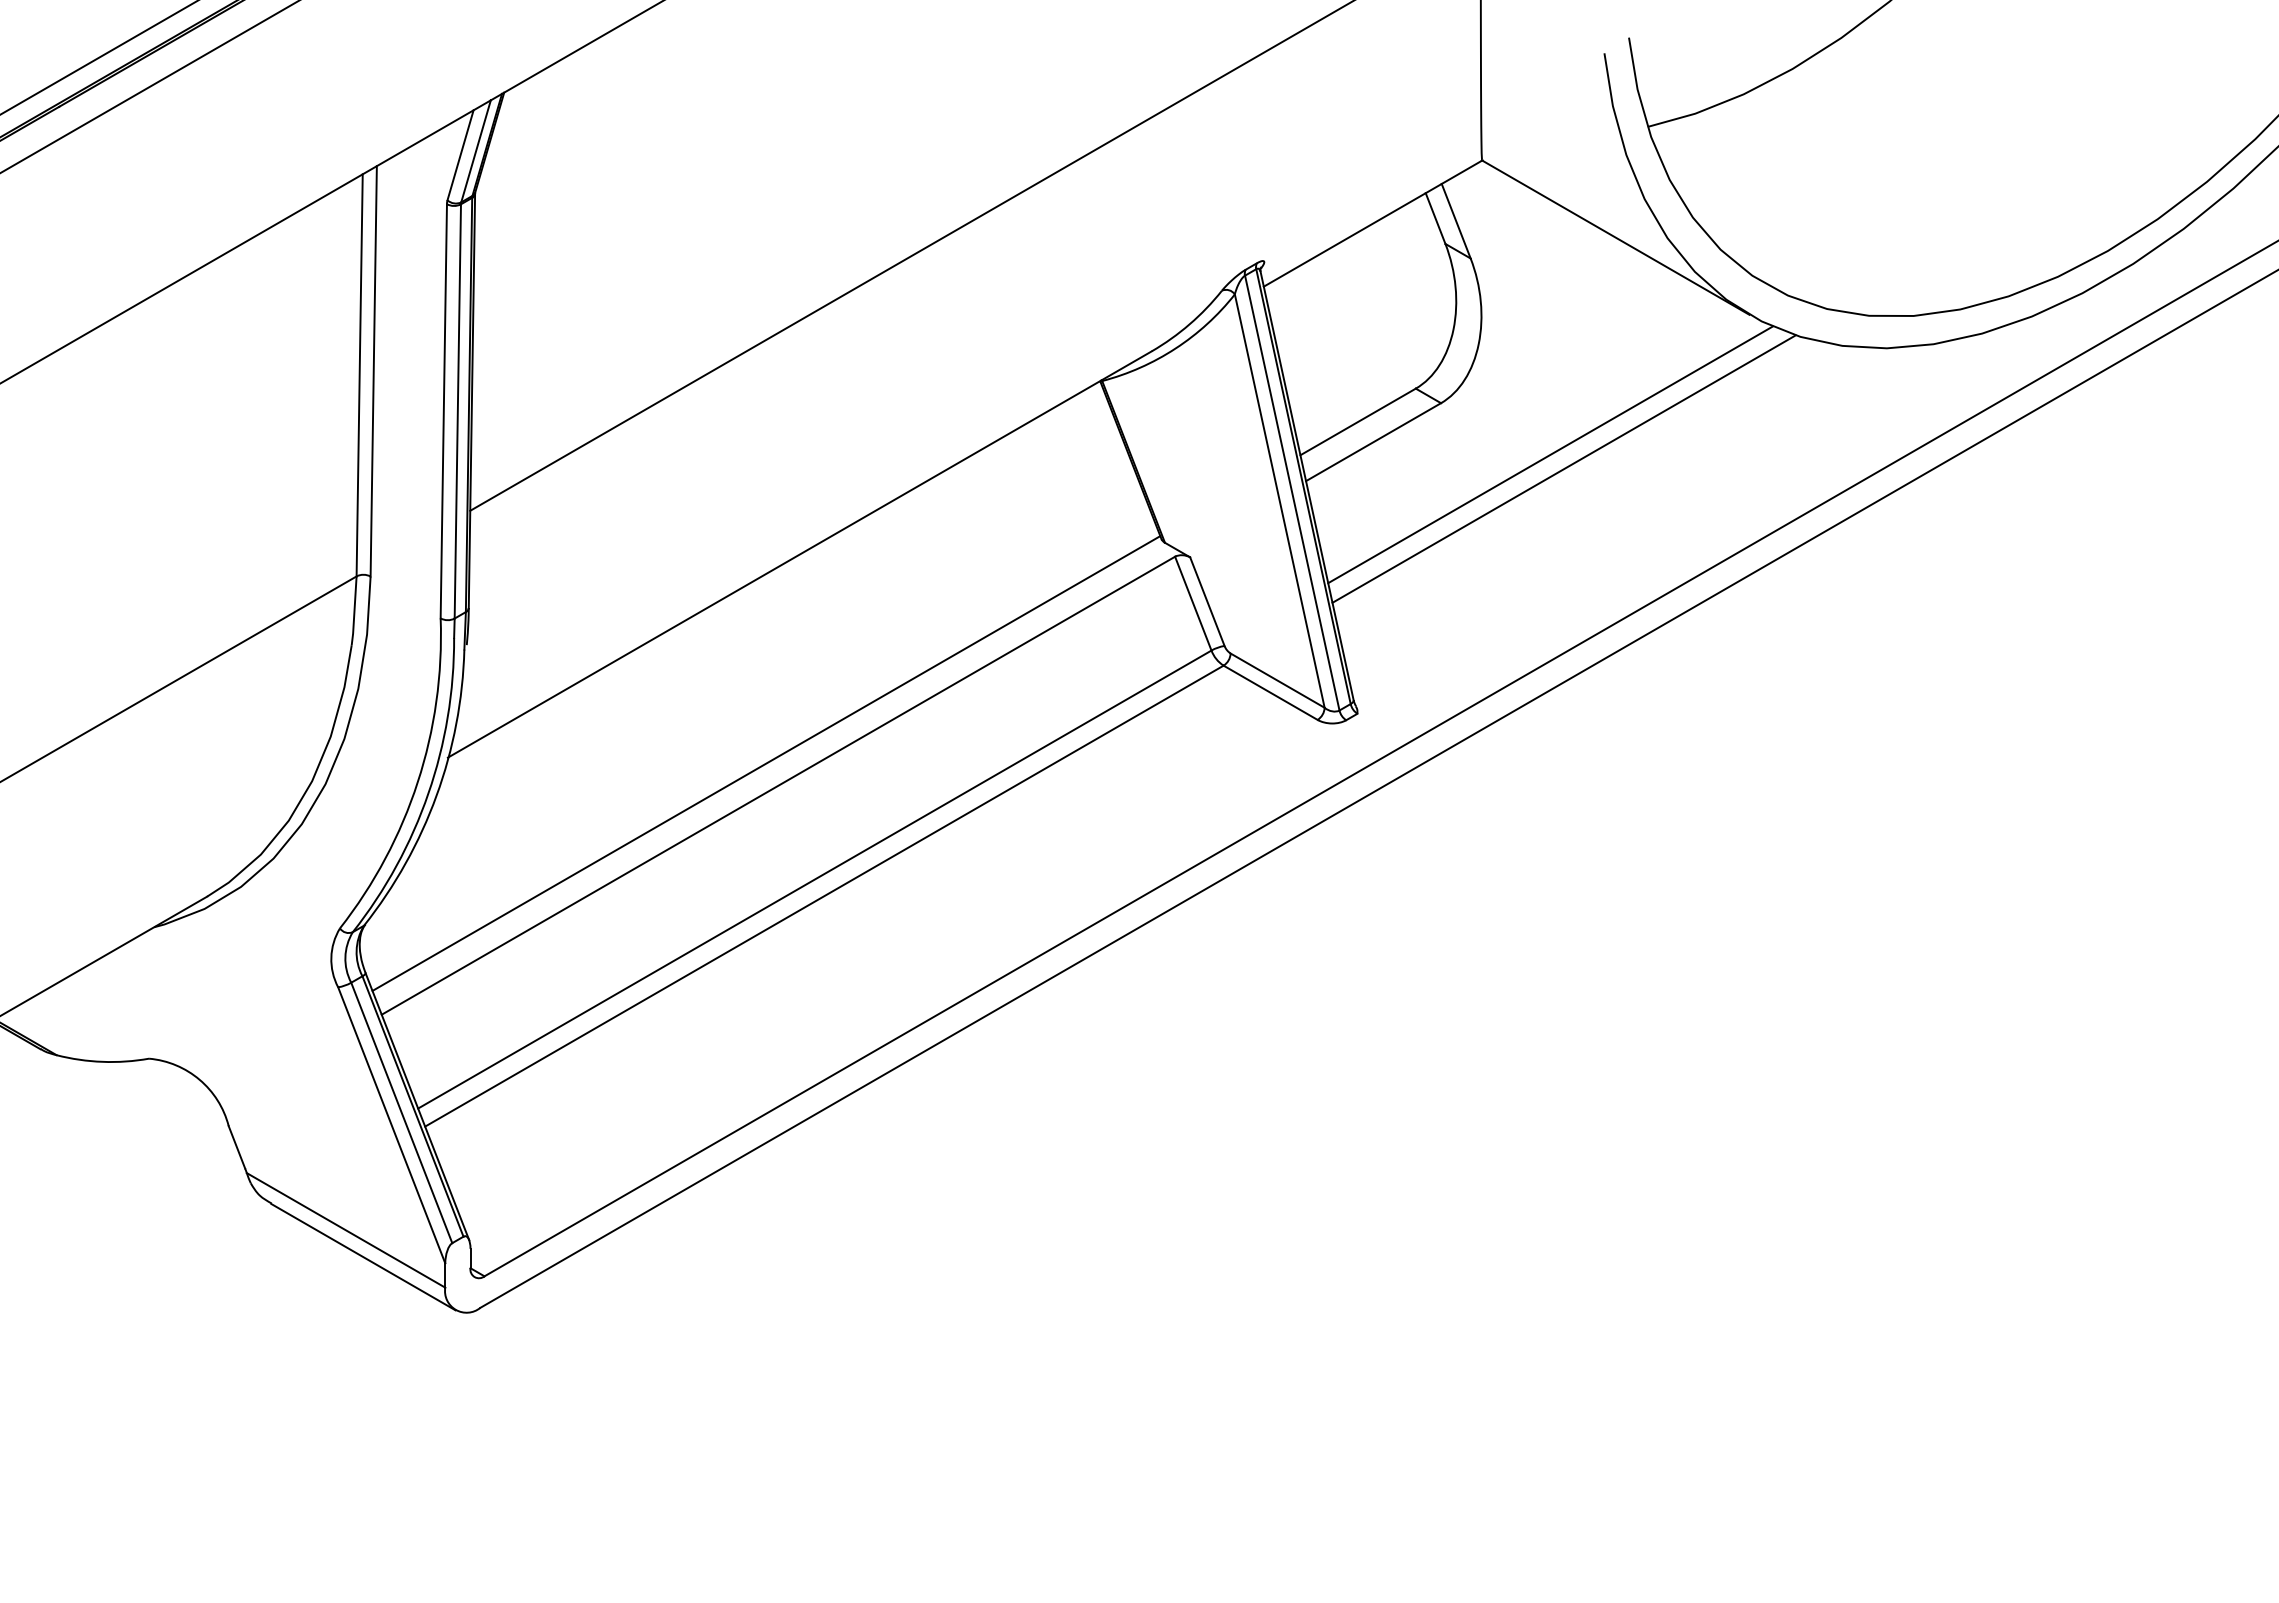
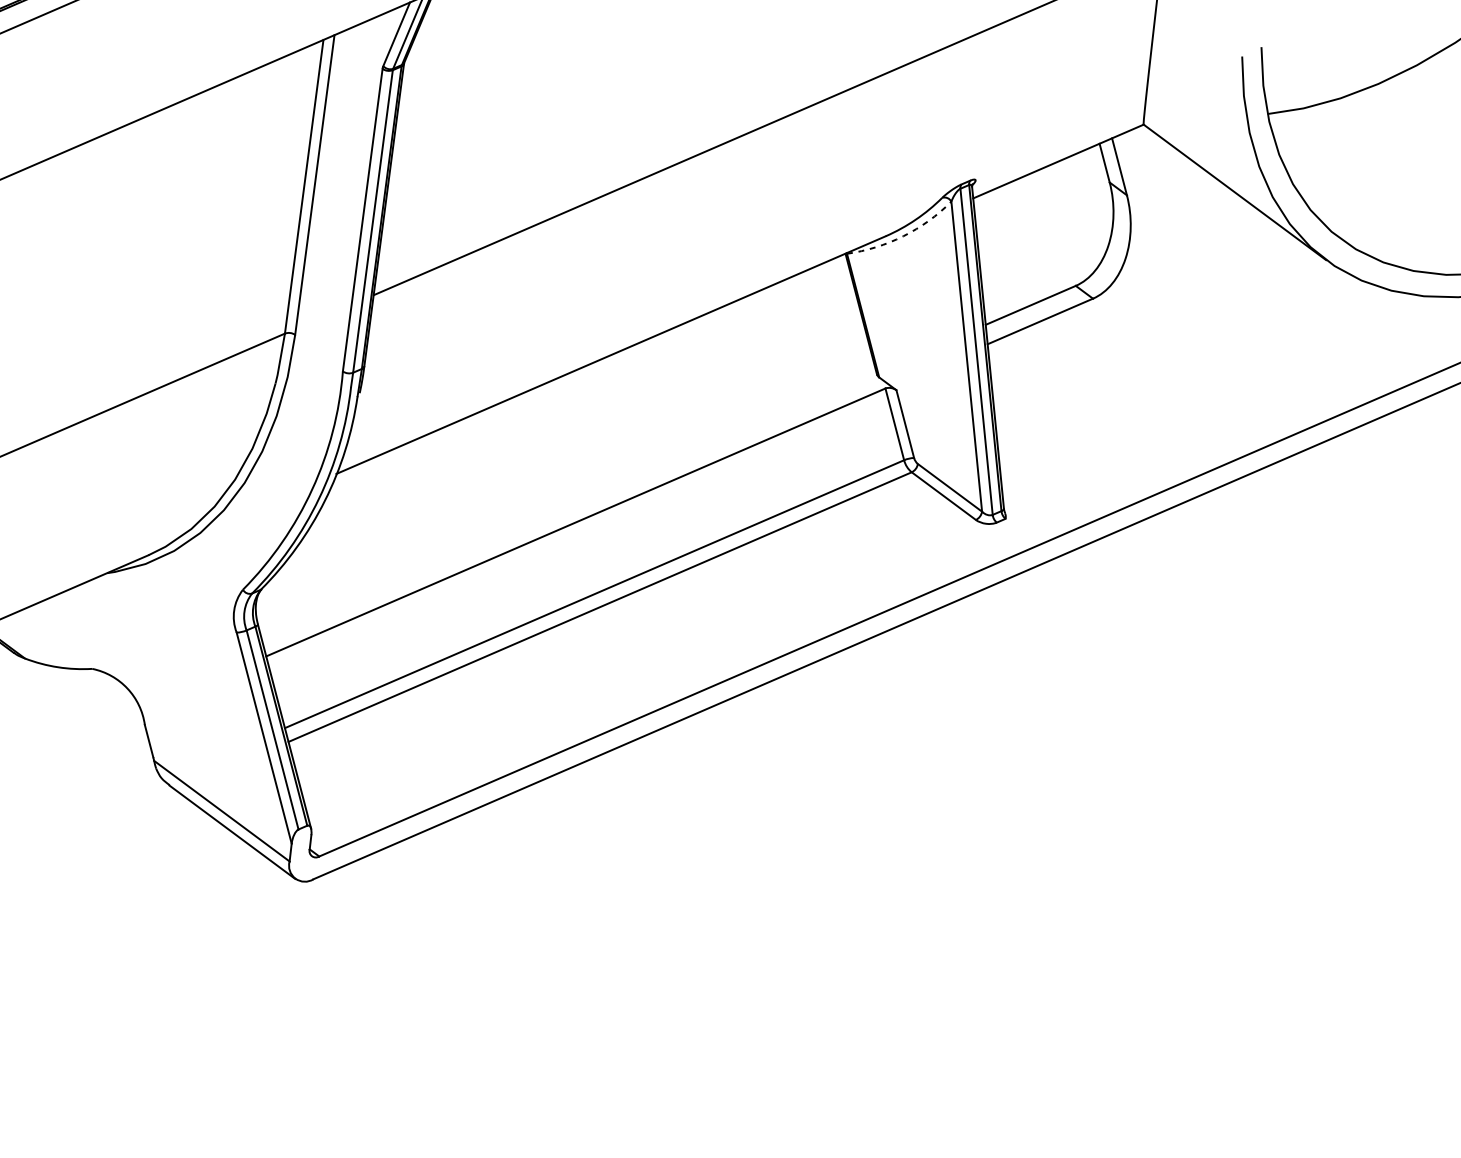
arc: (1175, 348) -> (903, 236), solid -> dashed
line: (1550, 454) -> (1168, 345), removed
line: (1563, 468) -> (1177, 356), removed
line: (766, 763) -> (569, 505), removed

